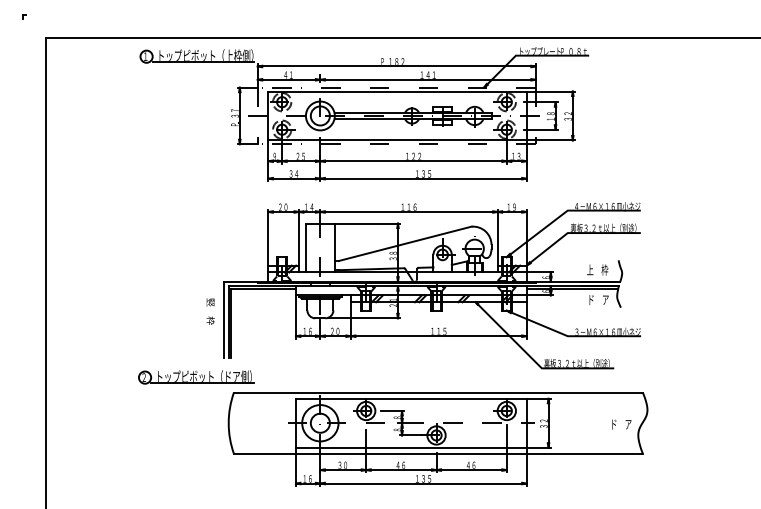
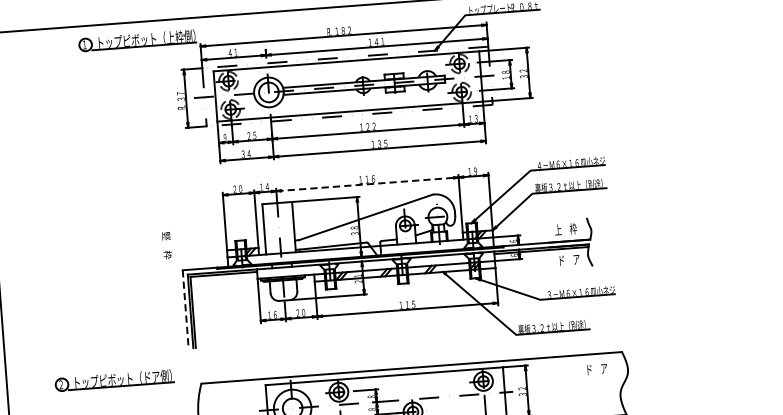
line: (409, 211) -> (367, 183), solid -> dashed
text: (210, 311) -> (166, 245), moved
line: (224, 320) -> (186, 310), solid -> dashed
part: (196, 377) -> (114, 380), moved
text: (621, 424) -> (597, 369), moved

